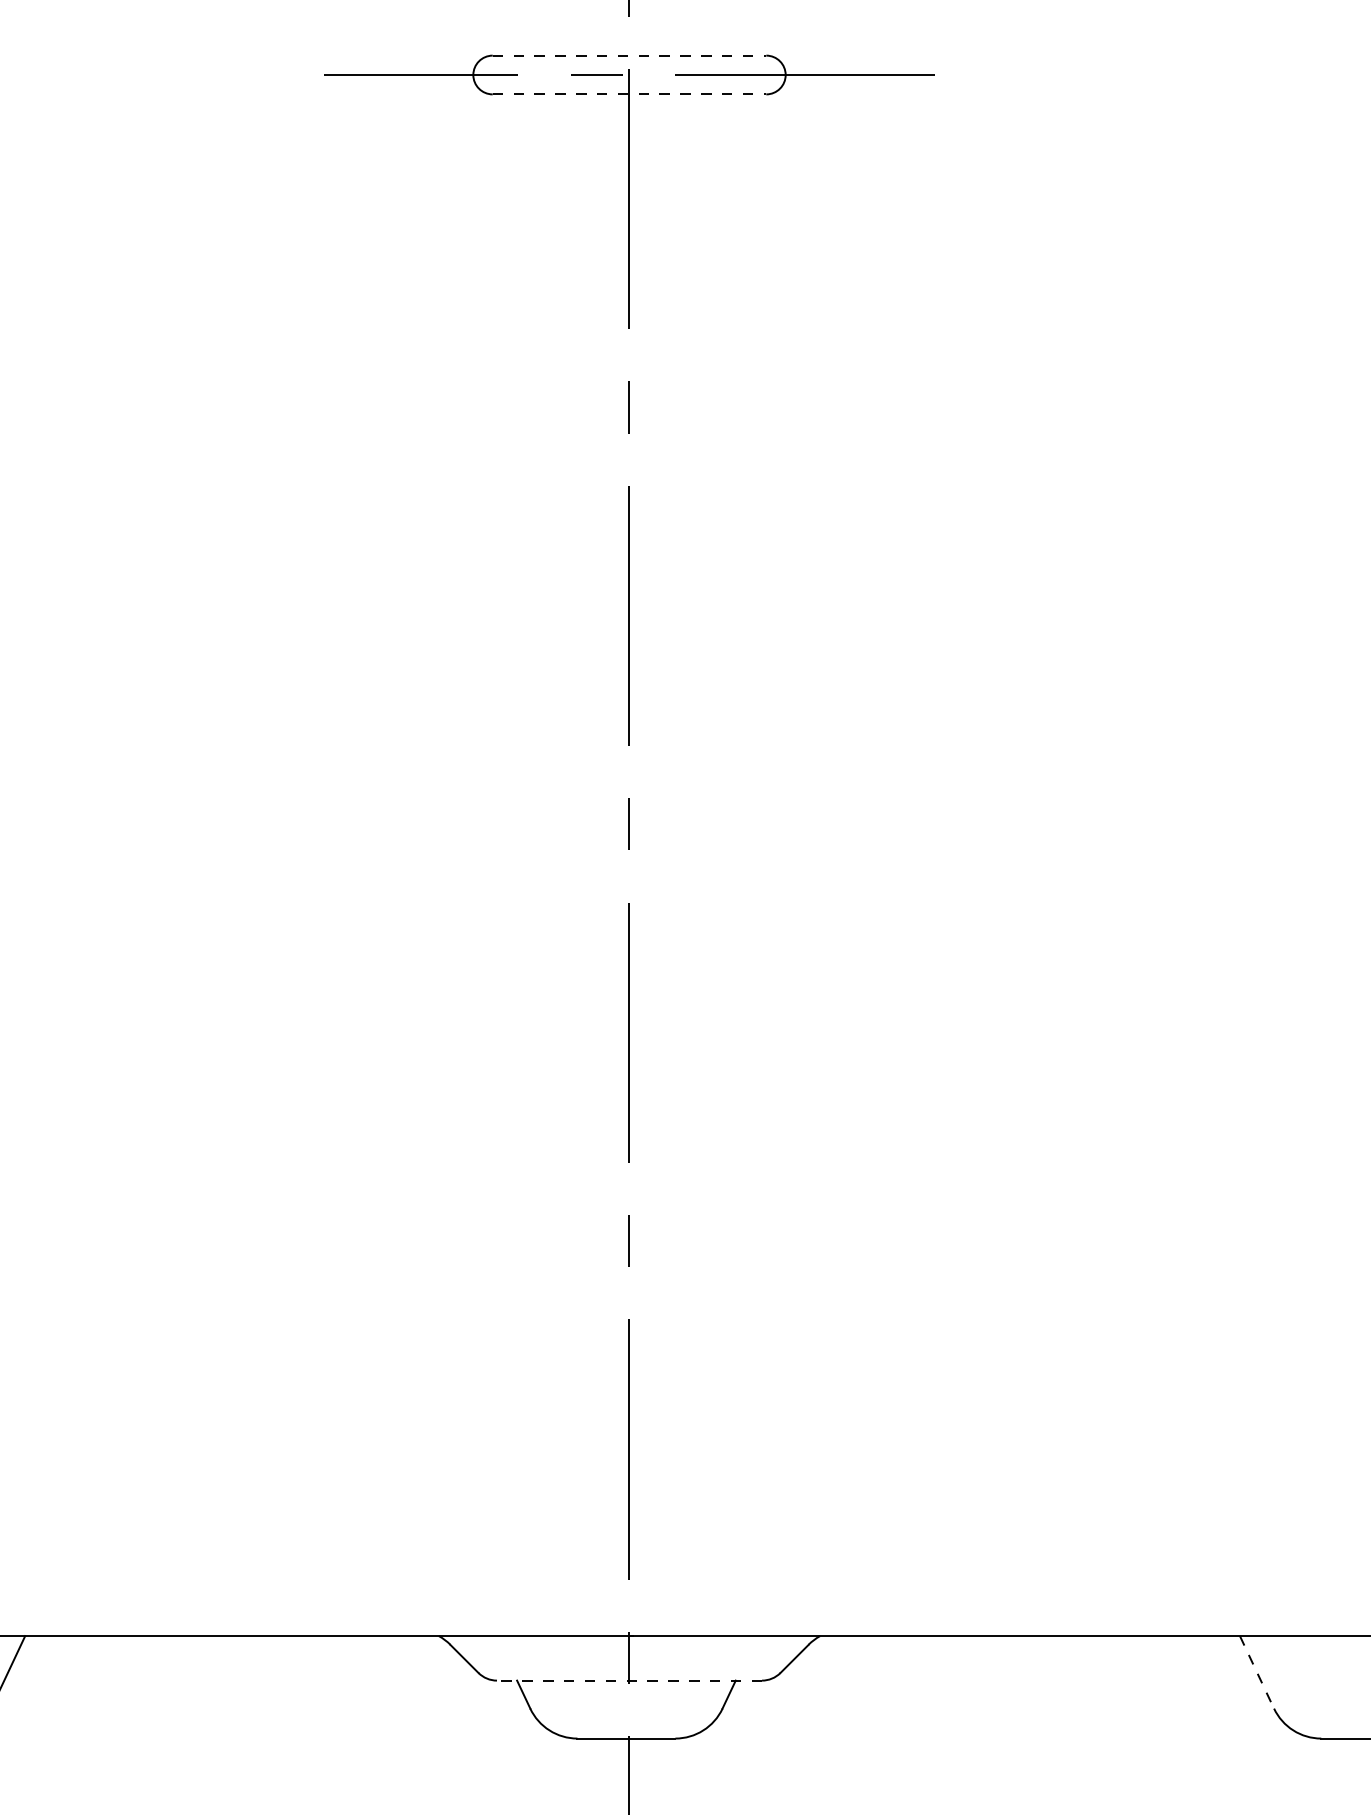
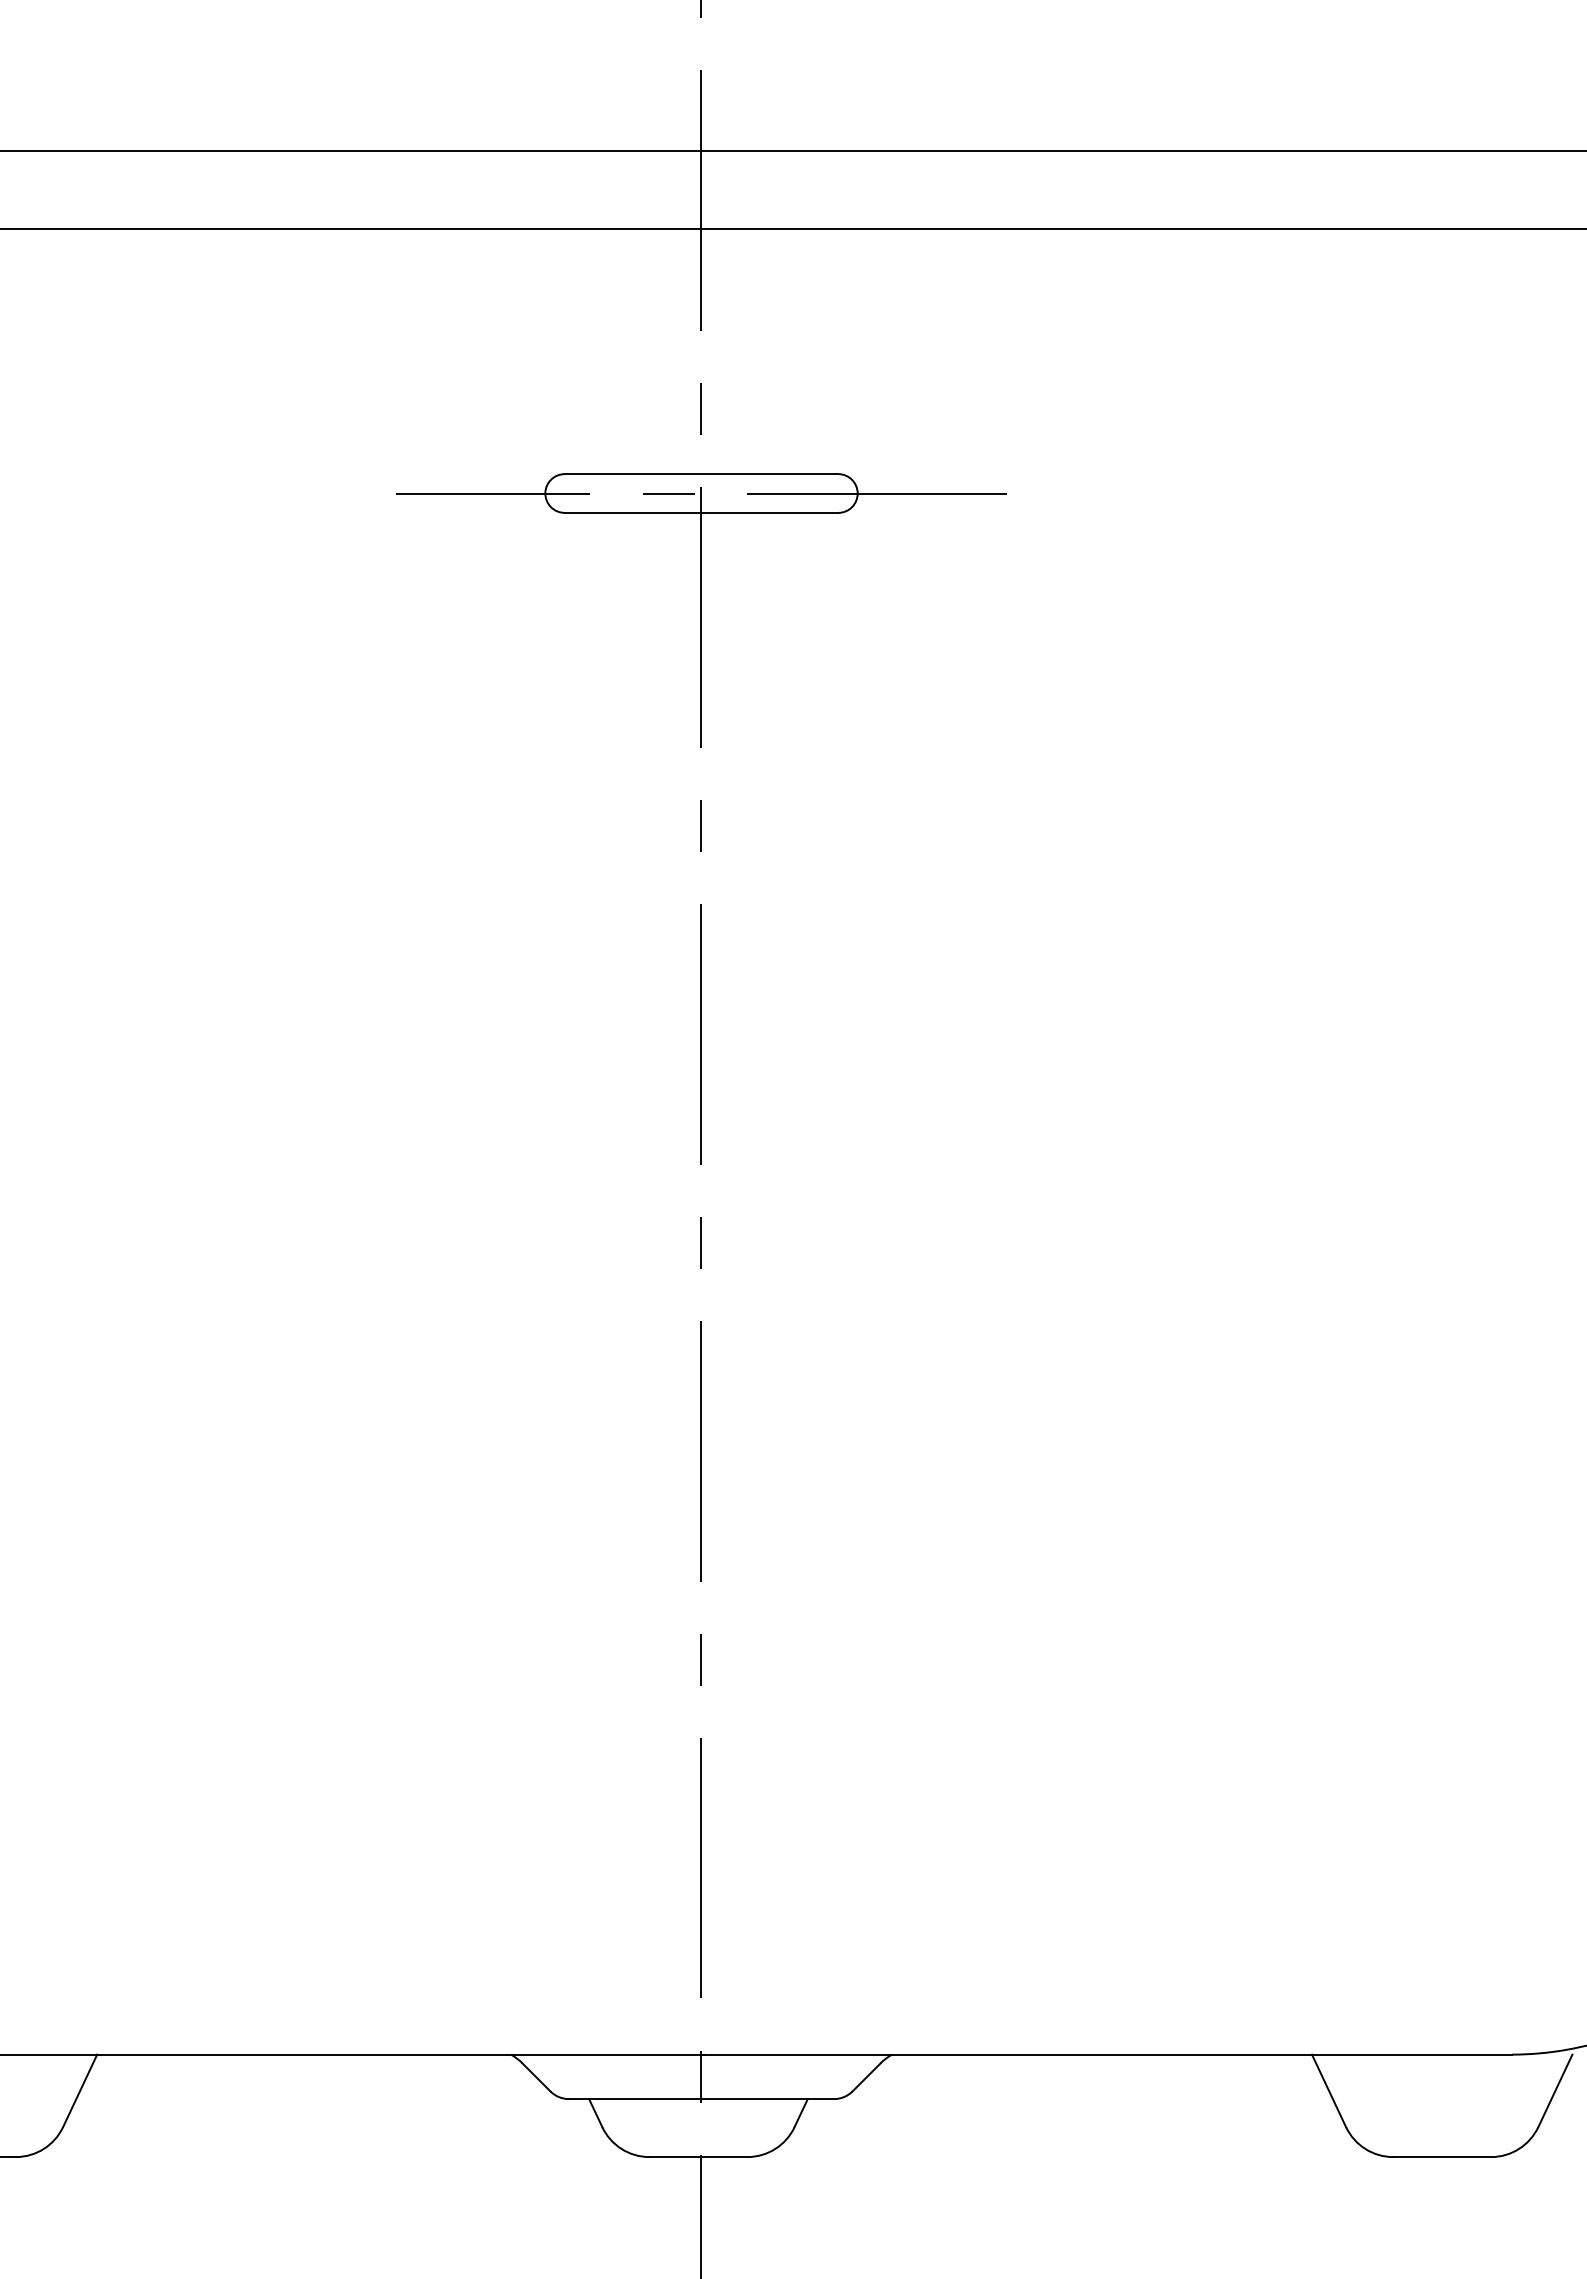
line: (629, 56) -> (701, 474), dashed -> solid
line: (629, 94) -> (701, 512), dashed -> solid
line: (1257, 1673) -> (1329, 2091), dashed -> solid
line: (629, 1681) -> (701, 2099), dashed -> solid

